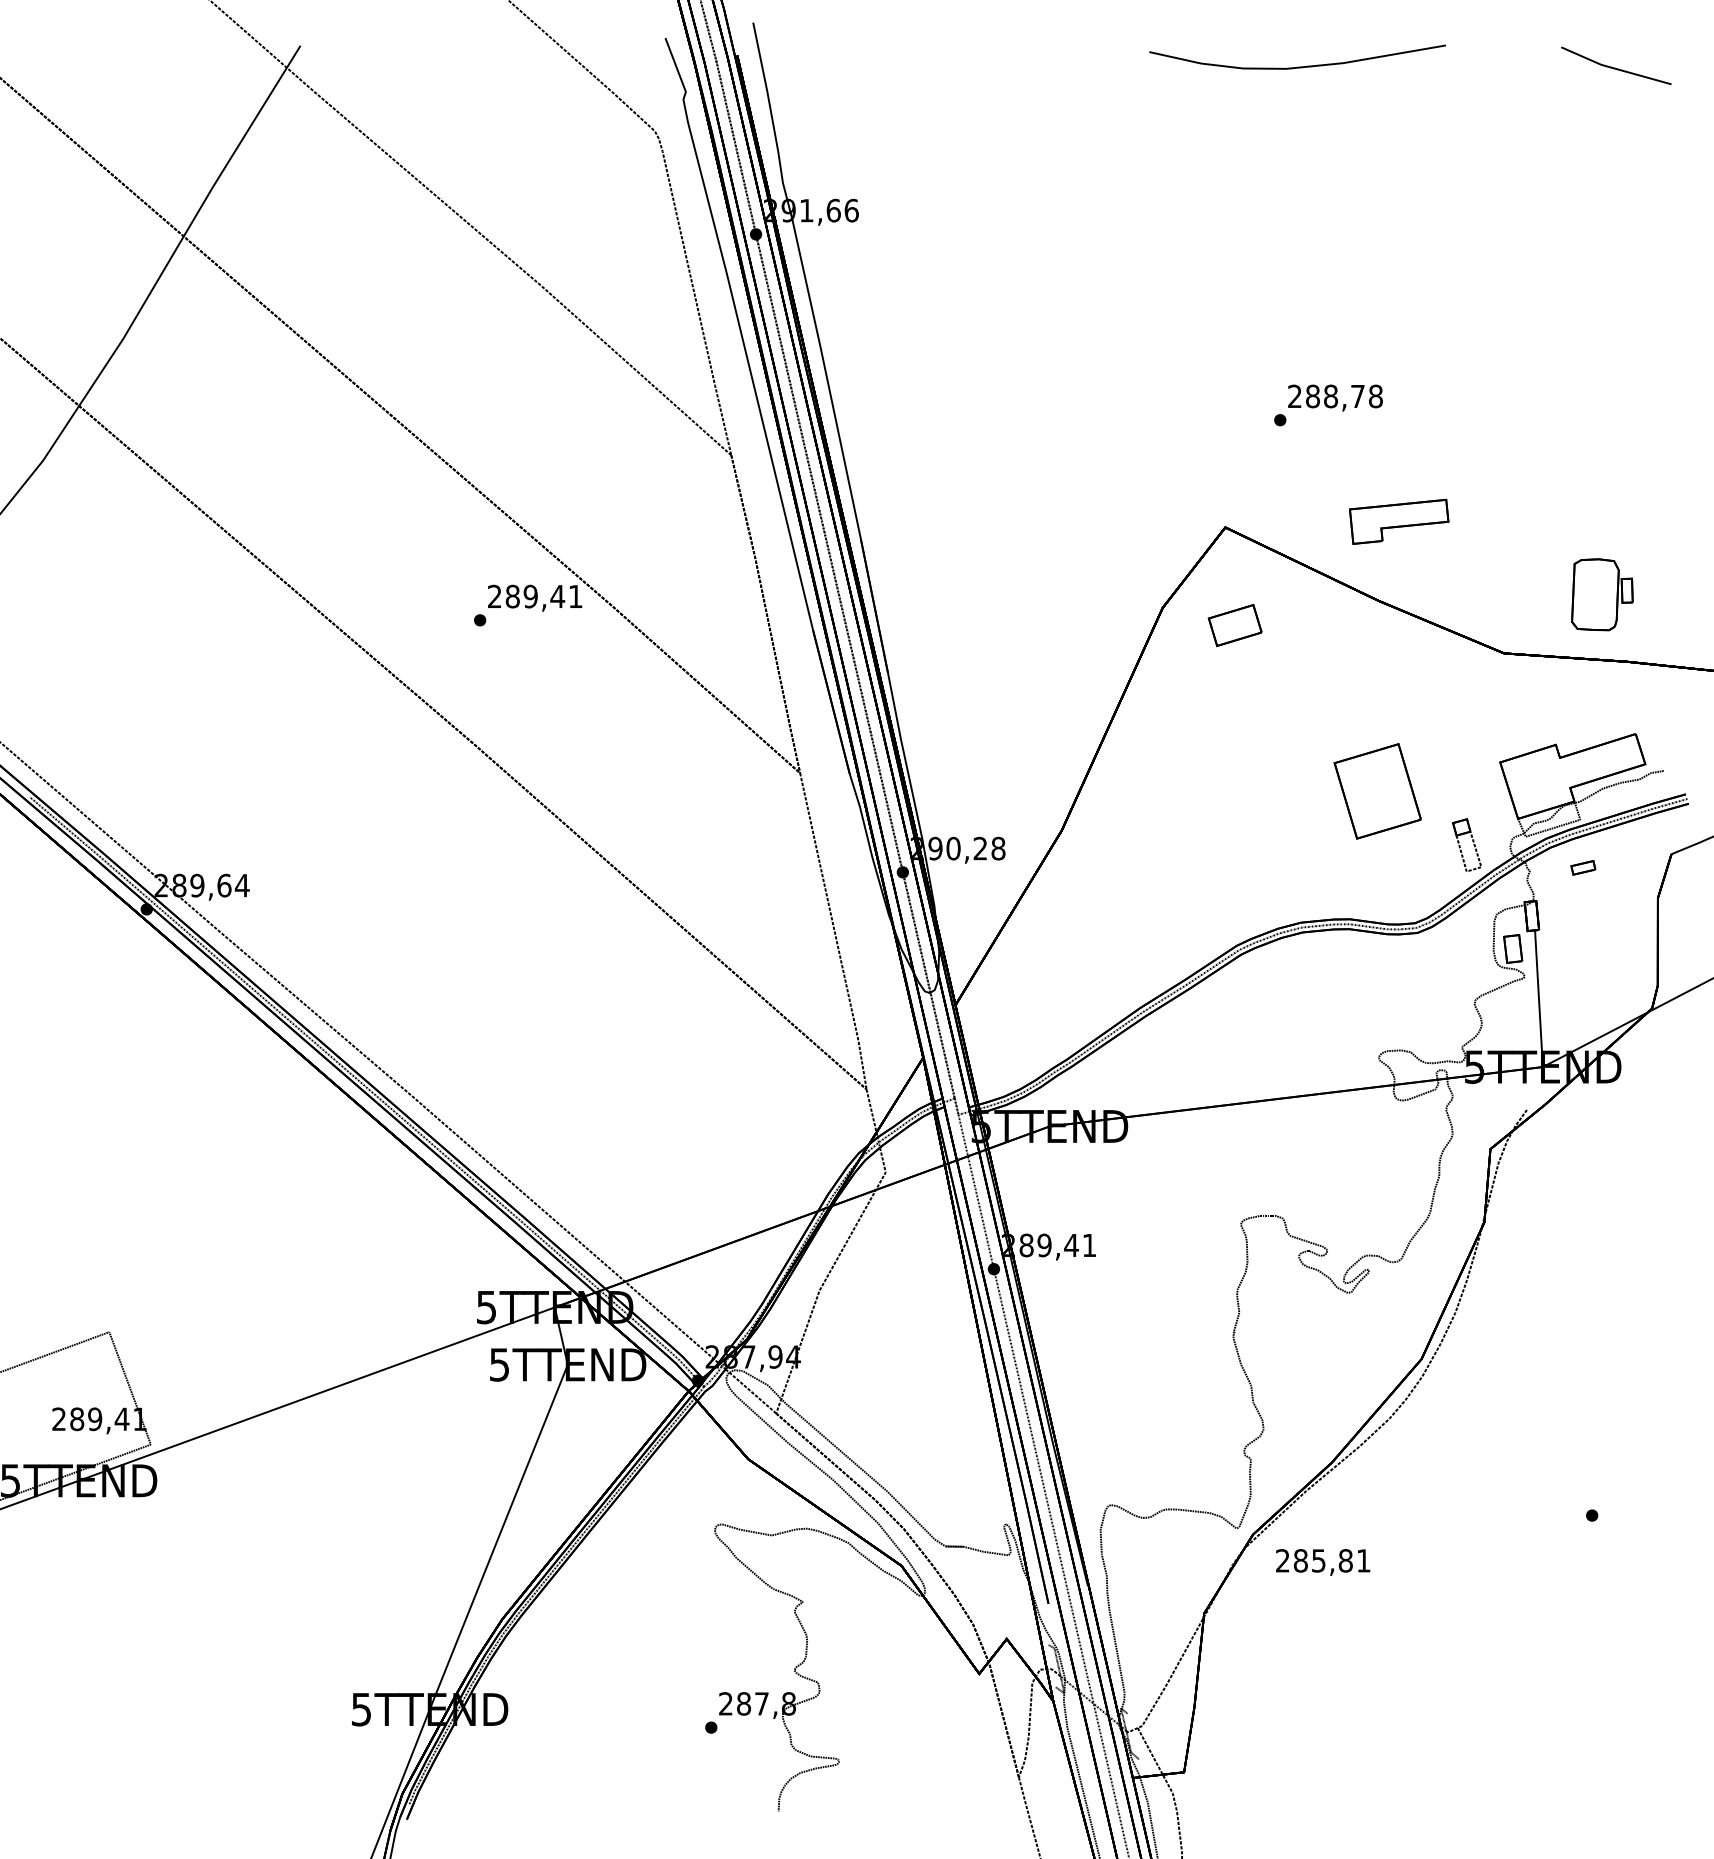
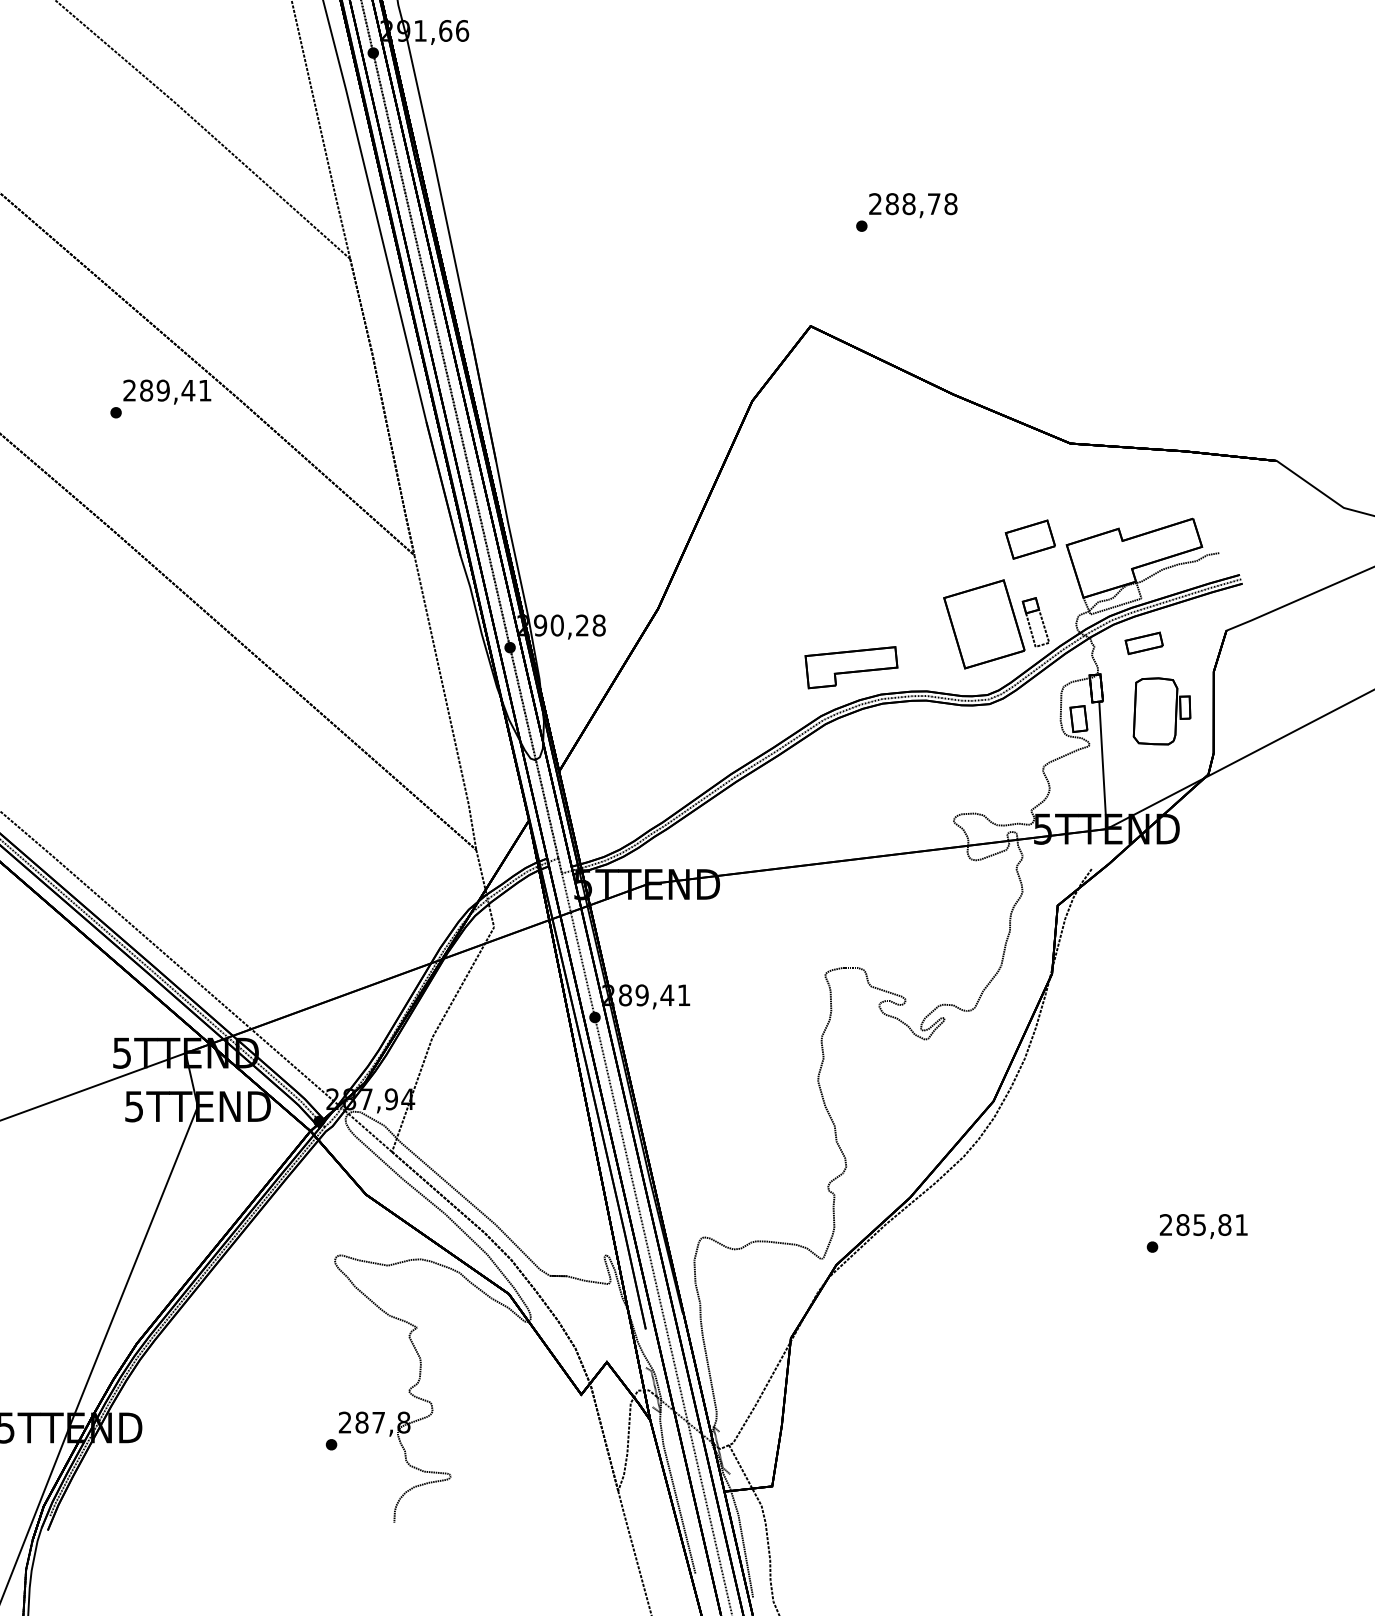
part: (1399, 521) -> (851, 667), moved
part: (1602, 594) -> (1162, 711), moved
part: (1234, 625) -> (1029, 539), moved
part: (1377, 791) -> (984, 624), moved
part: (1583, 867) -> (1144, 643), size x1.67
text: (1323, 1562) -> (1204, 1226), moved

